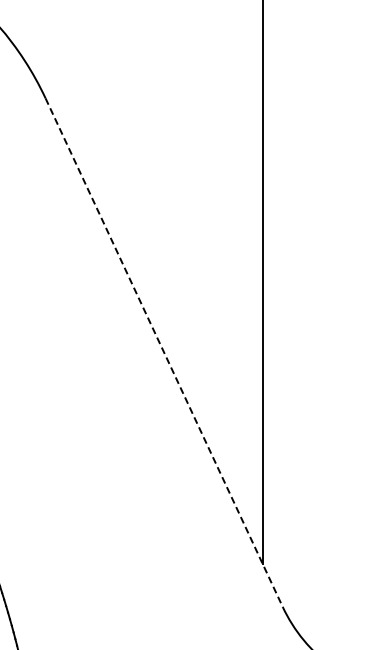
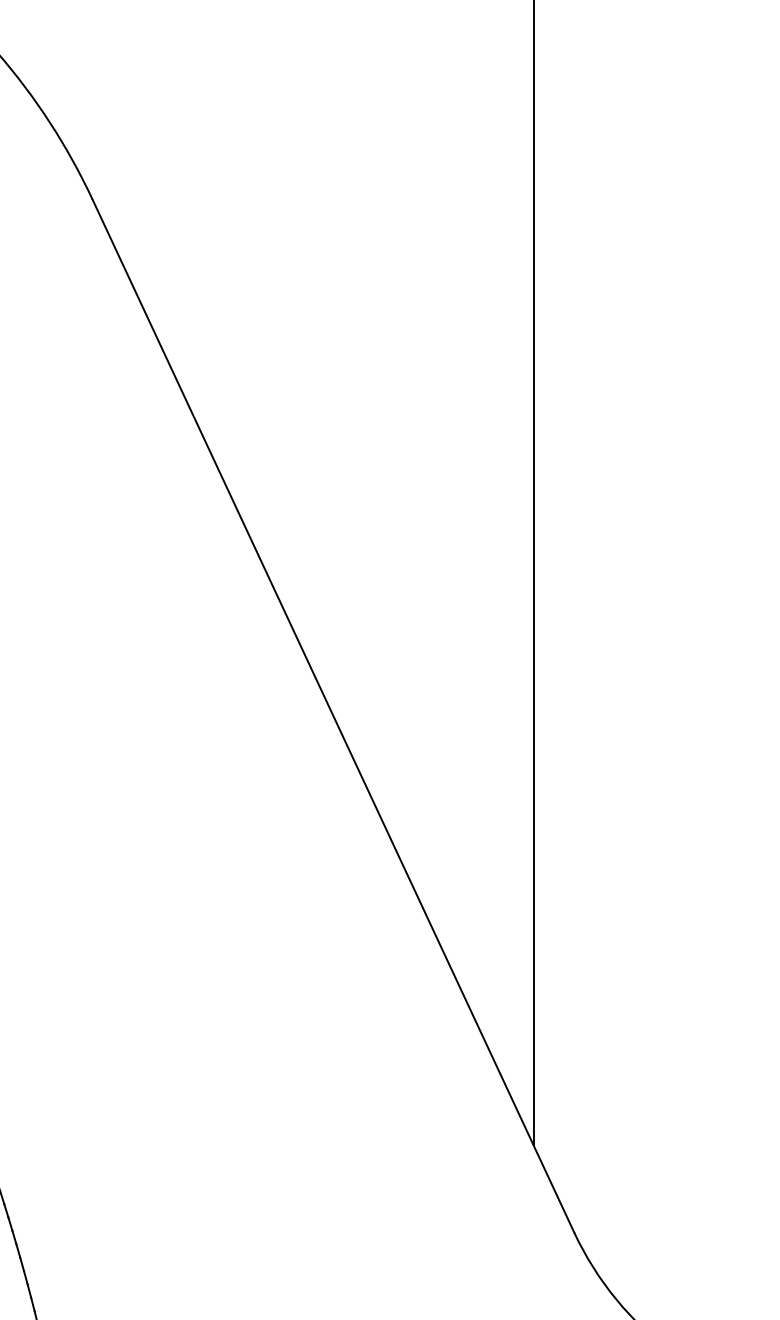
line: (164, 352) -> (334, 715), dashed -> solid

